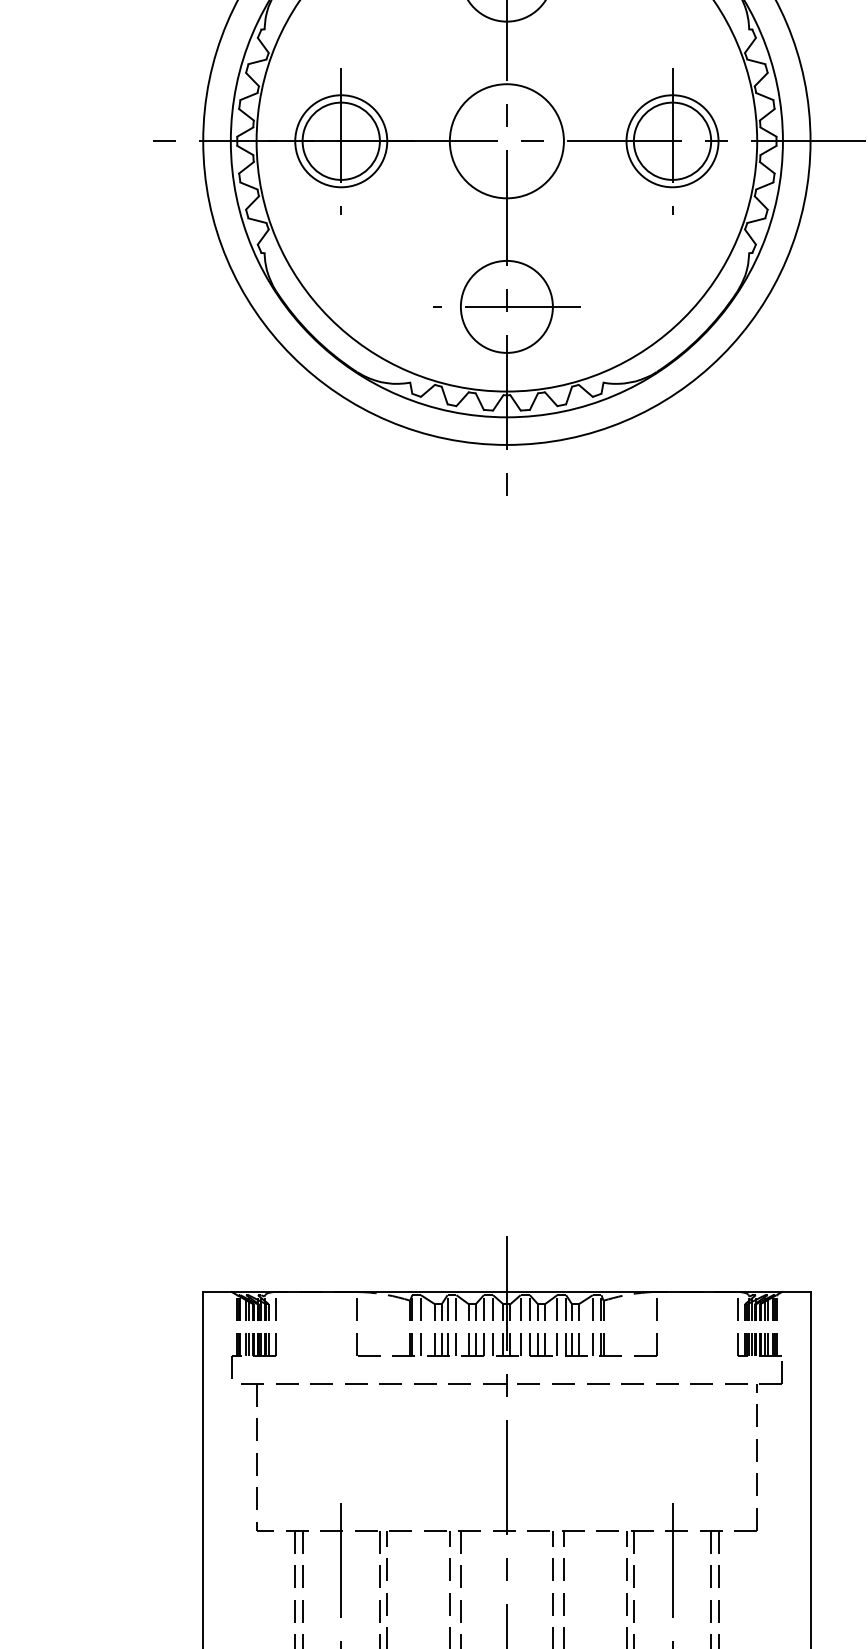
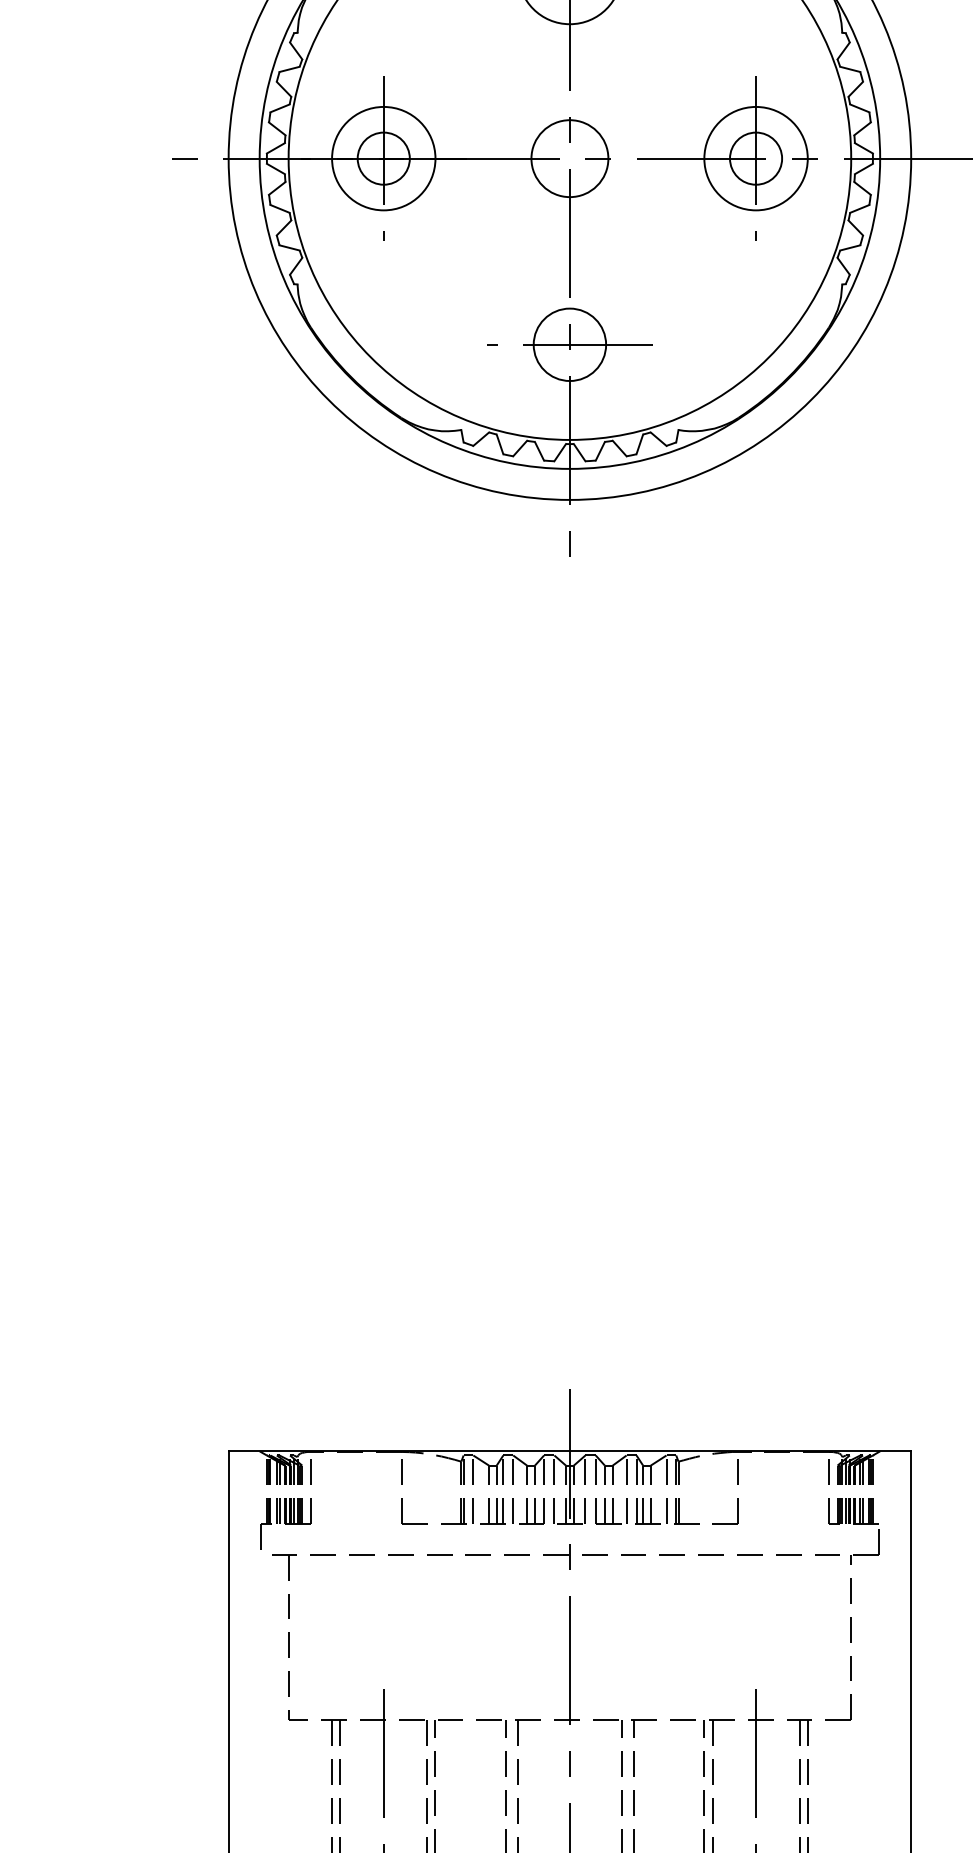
circle: (341, 141) -> (383, 158), size x0.6
circle: (506, 141) -> (569, 158), size x0.6
circle: (672, 141) -> (755, 158), size x0.6
circle: (506, 306) -> (569, 344), size x0.7

